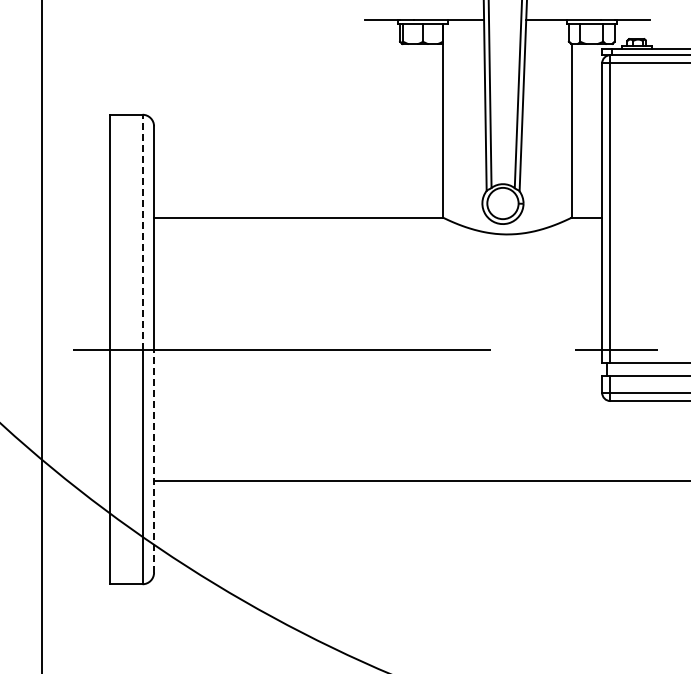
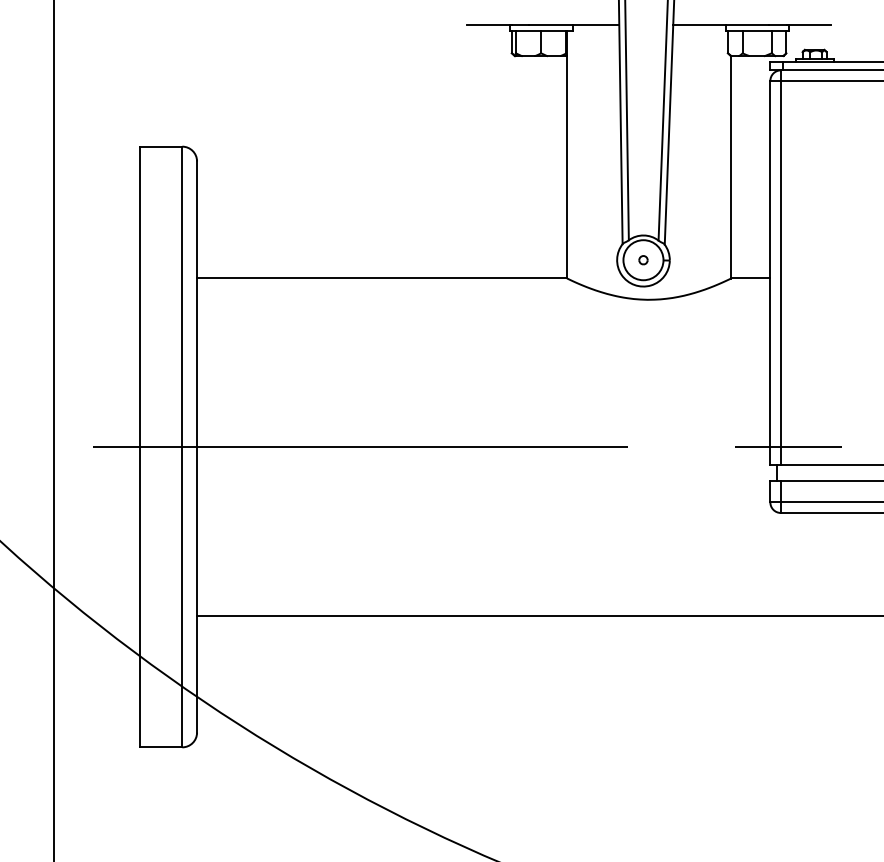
part: (502, 203) -> (642, 260), added
line: (142, 231) -> (182, 296), dashed -> solid
line: (154, 461) -> (197, 590), dashed -> solid

